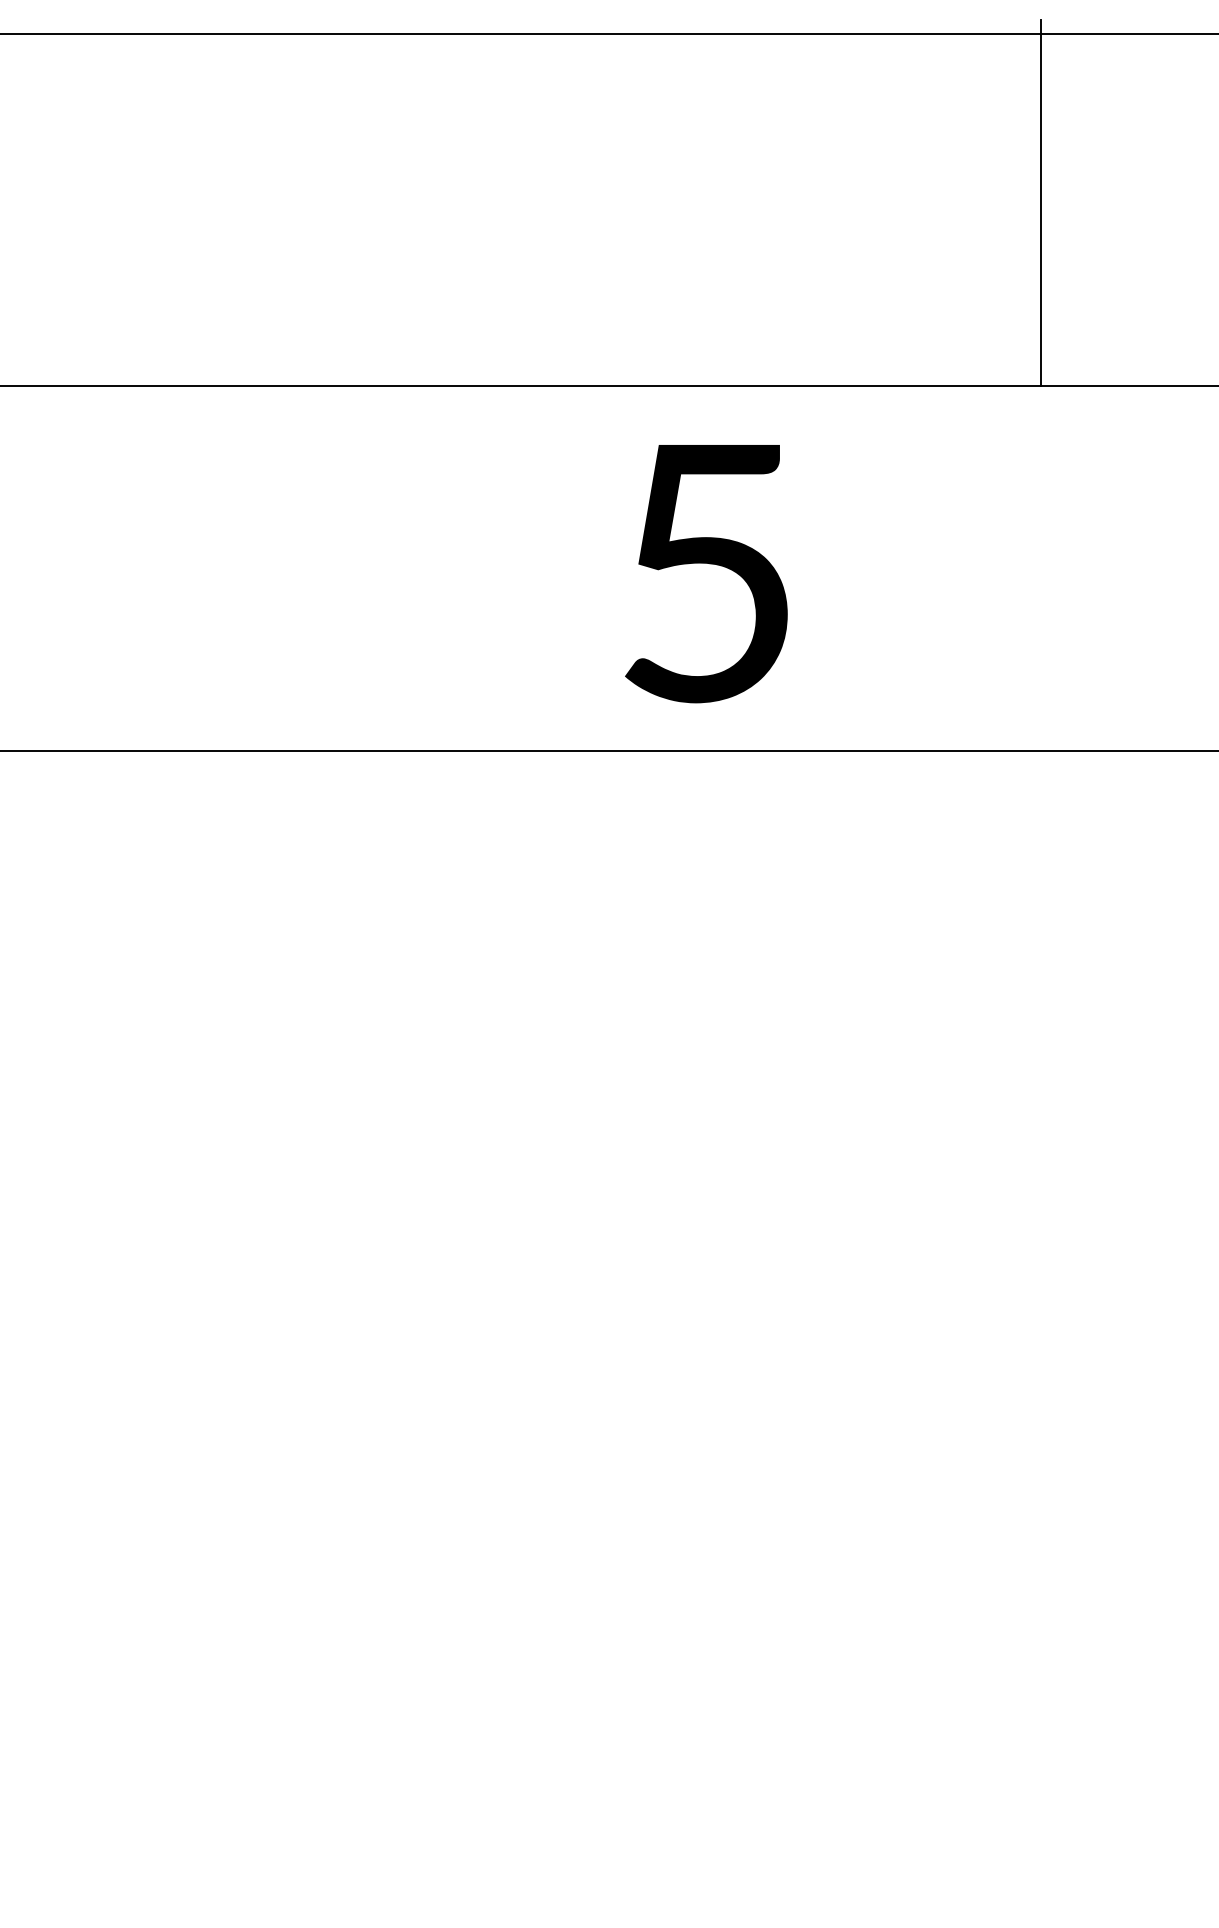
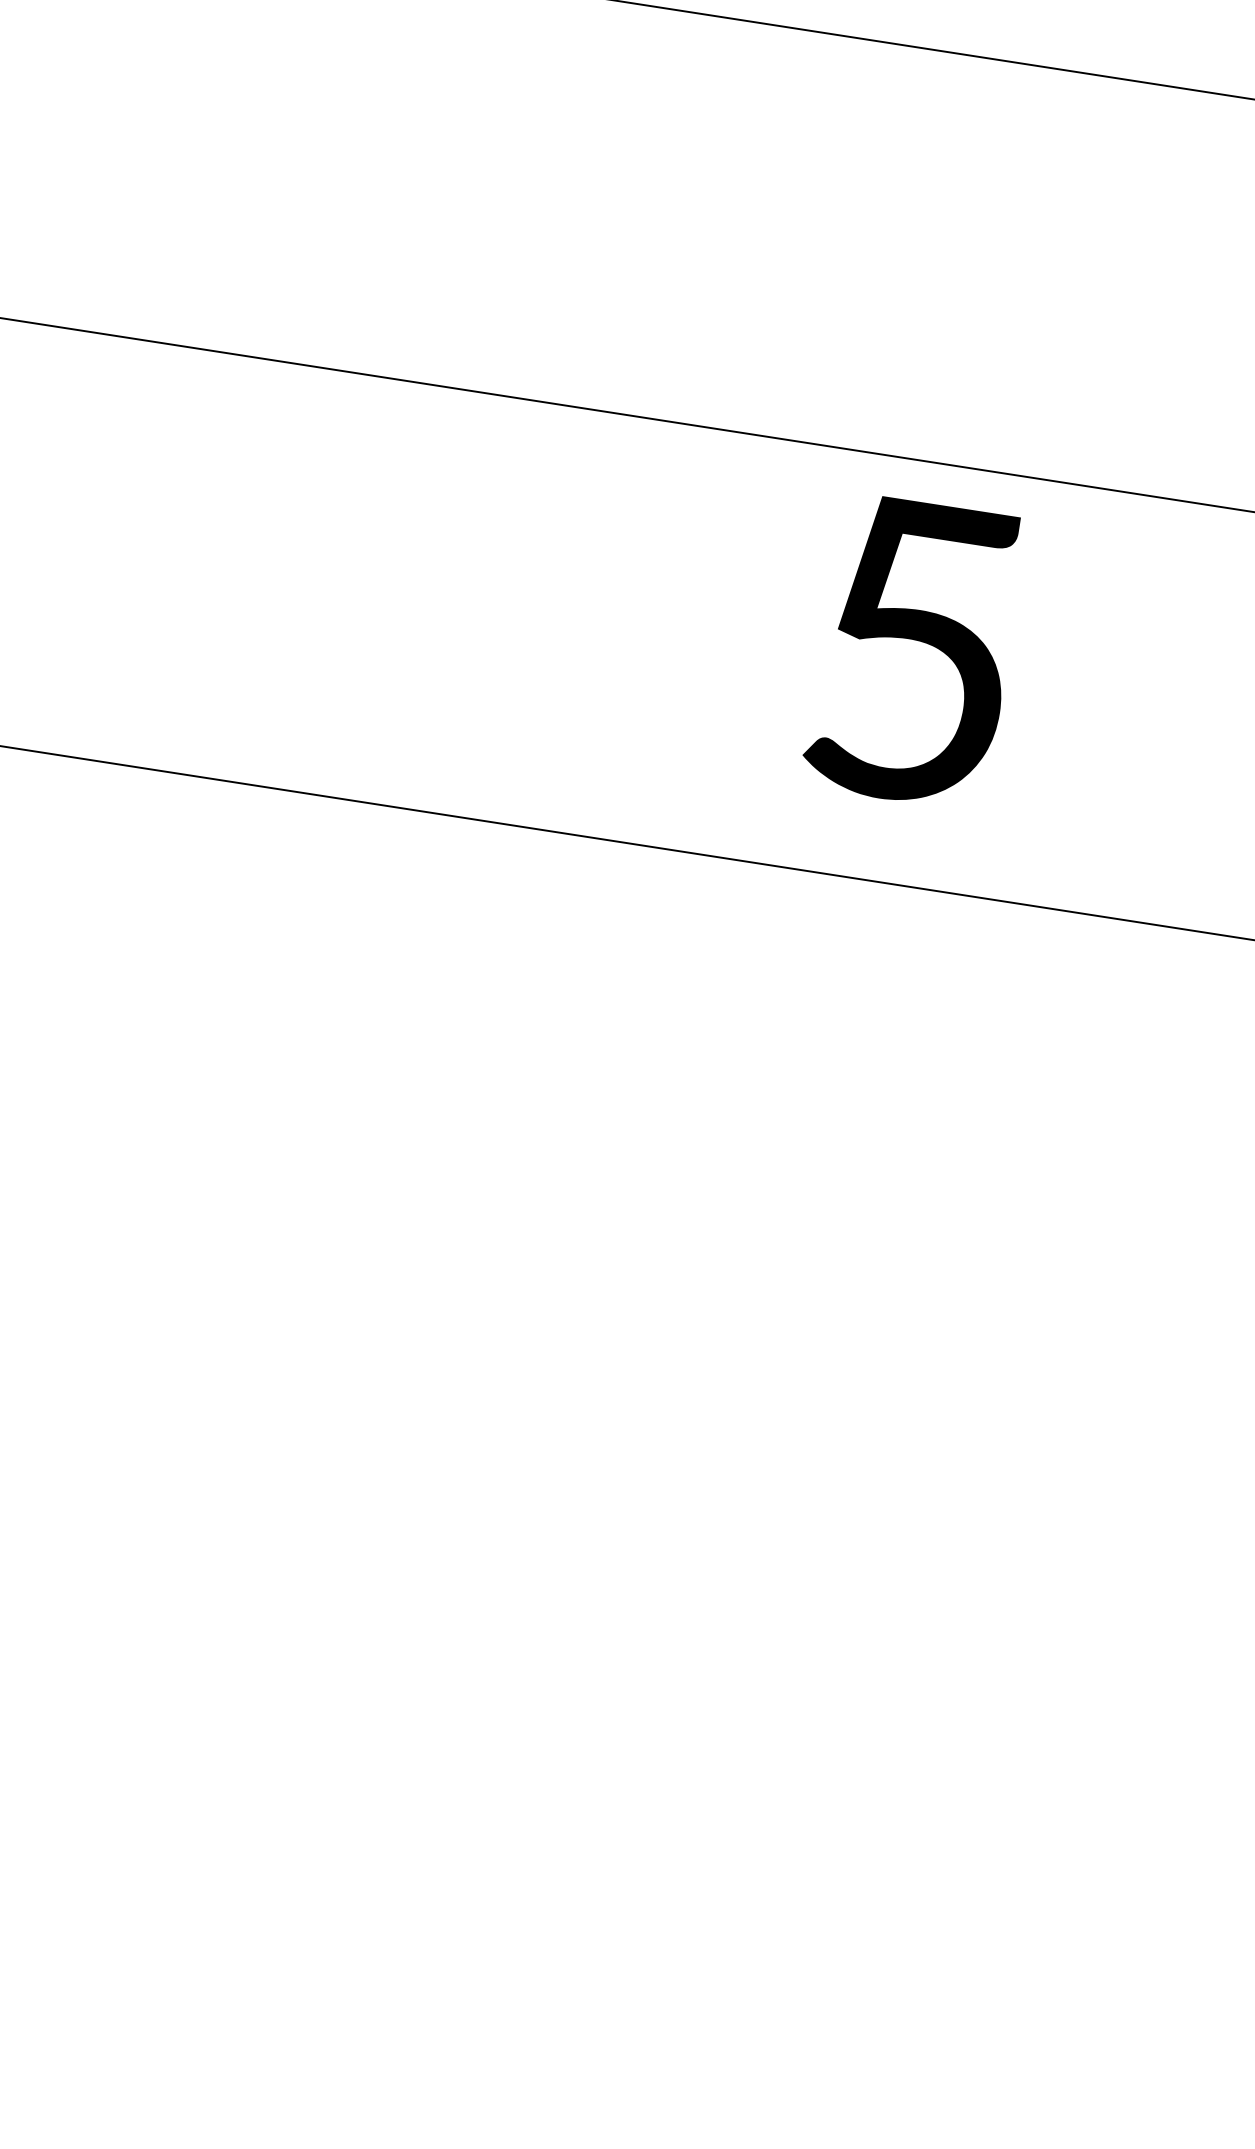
text: (706, 574) -> (913, 652), moved

